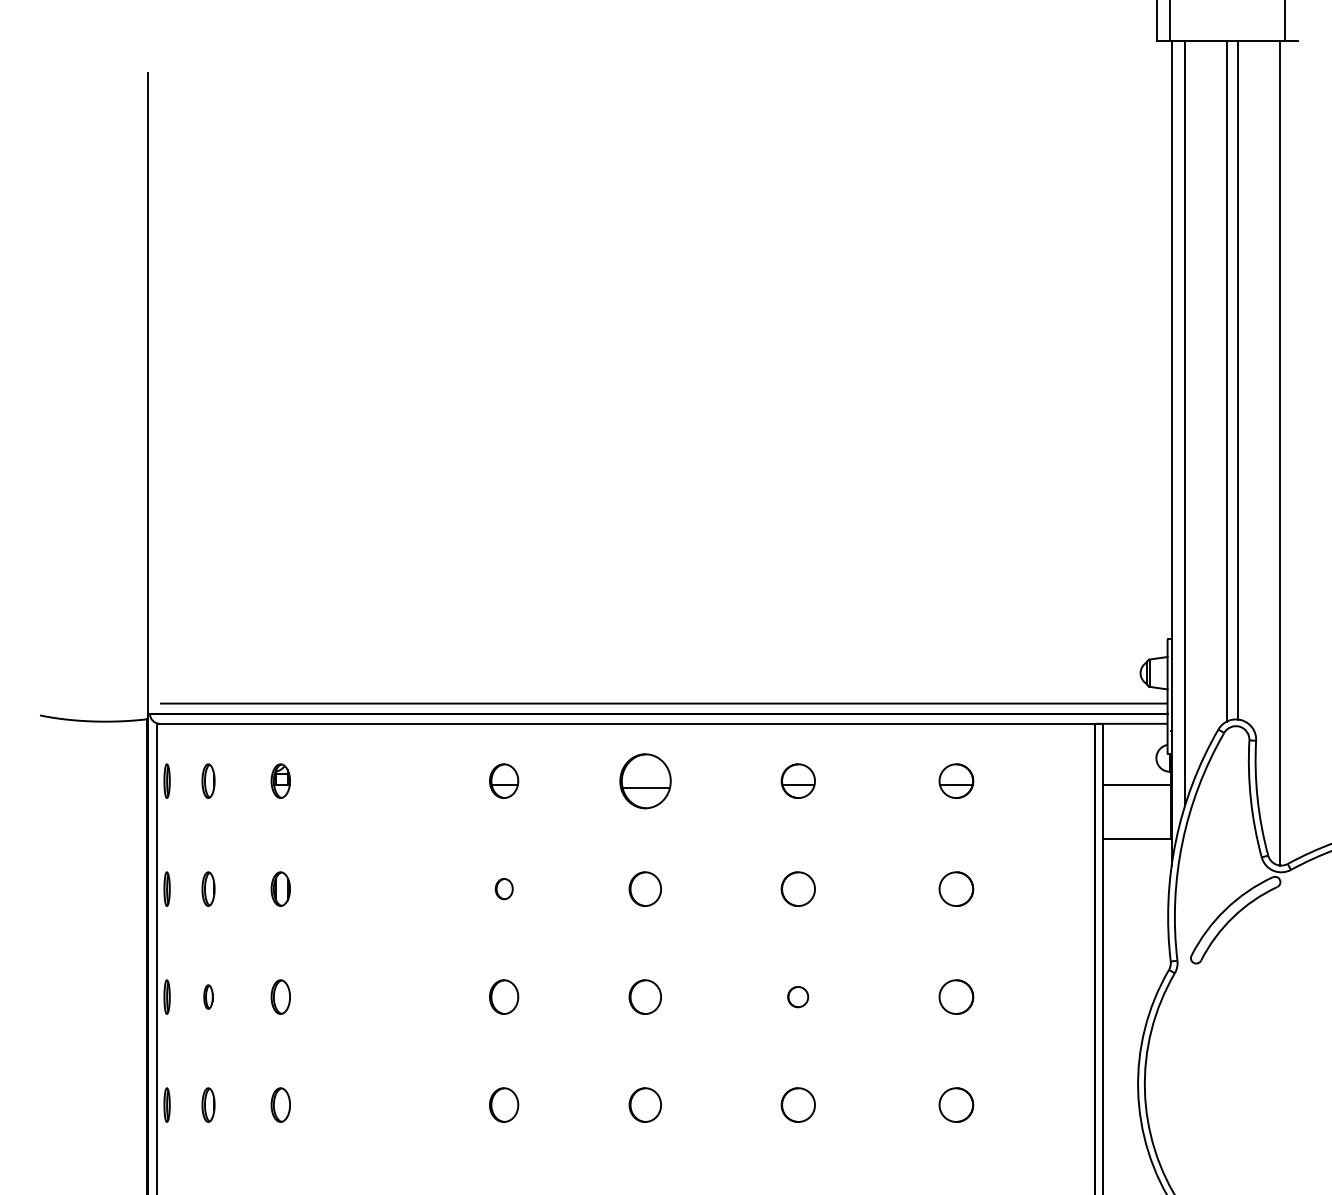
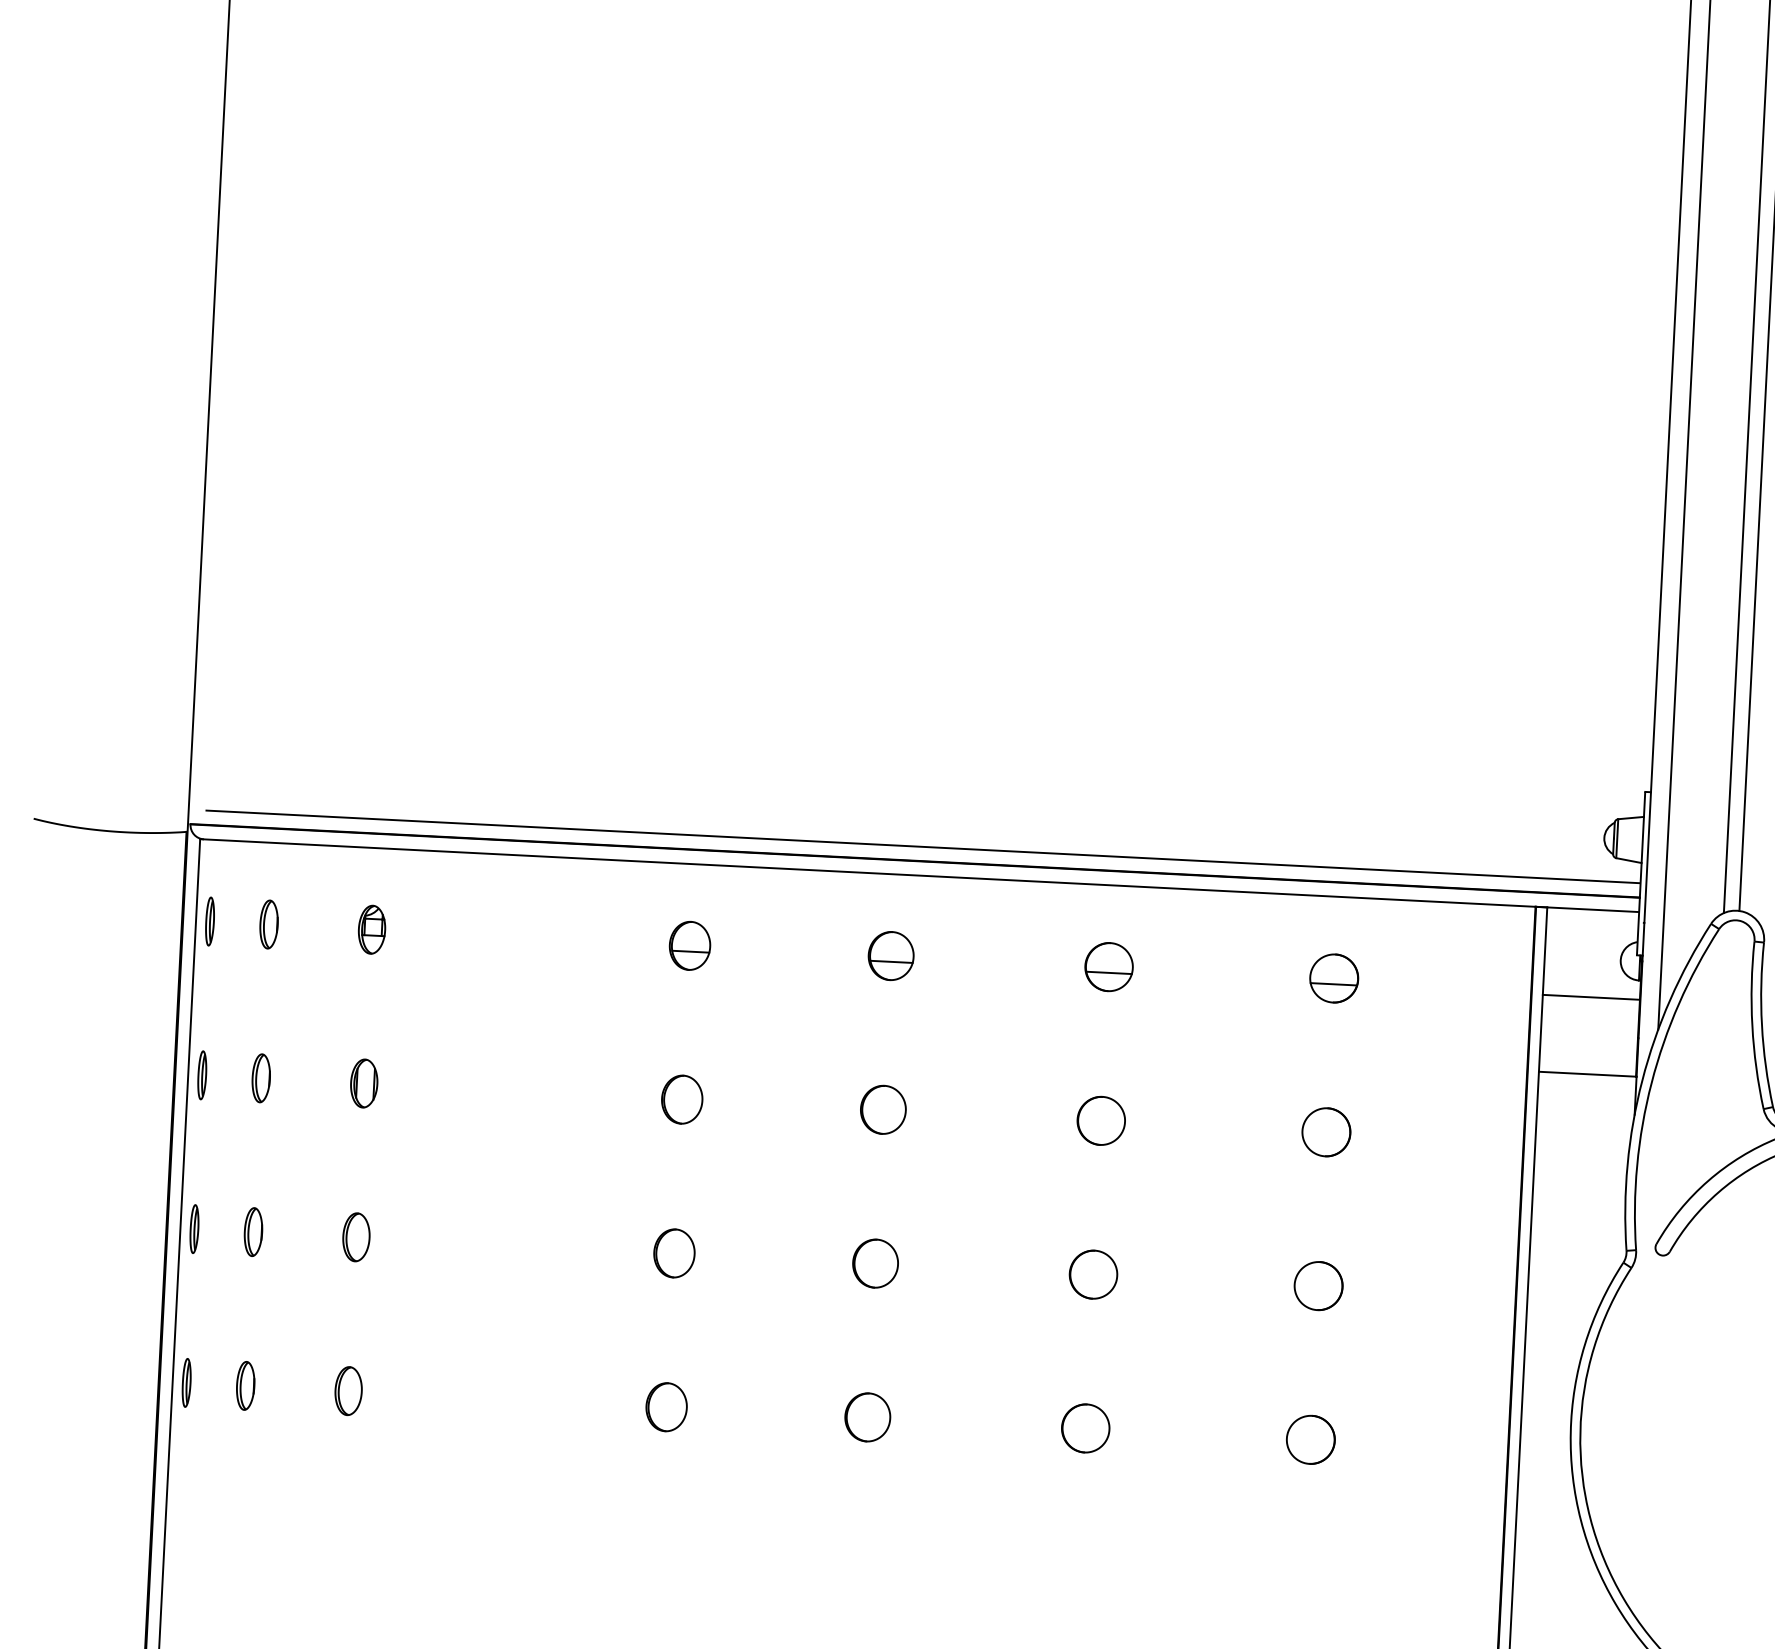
part: (644, 780) -> (890, 955), size x0.62
part: (504, 888) -> (682, 1098), size x1.67
part: (208, 996) -> (253, 1231), size x1.43
part: (797, 996) -> (1092, 1273), size x1.67

